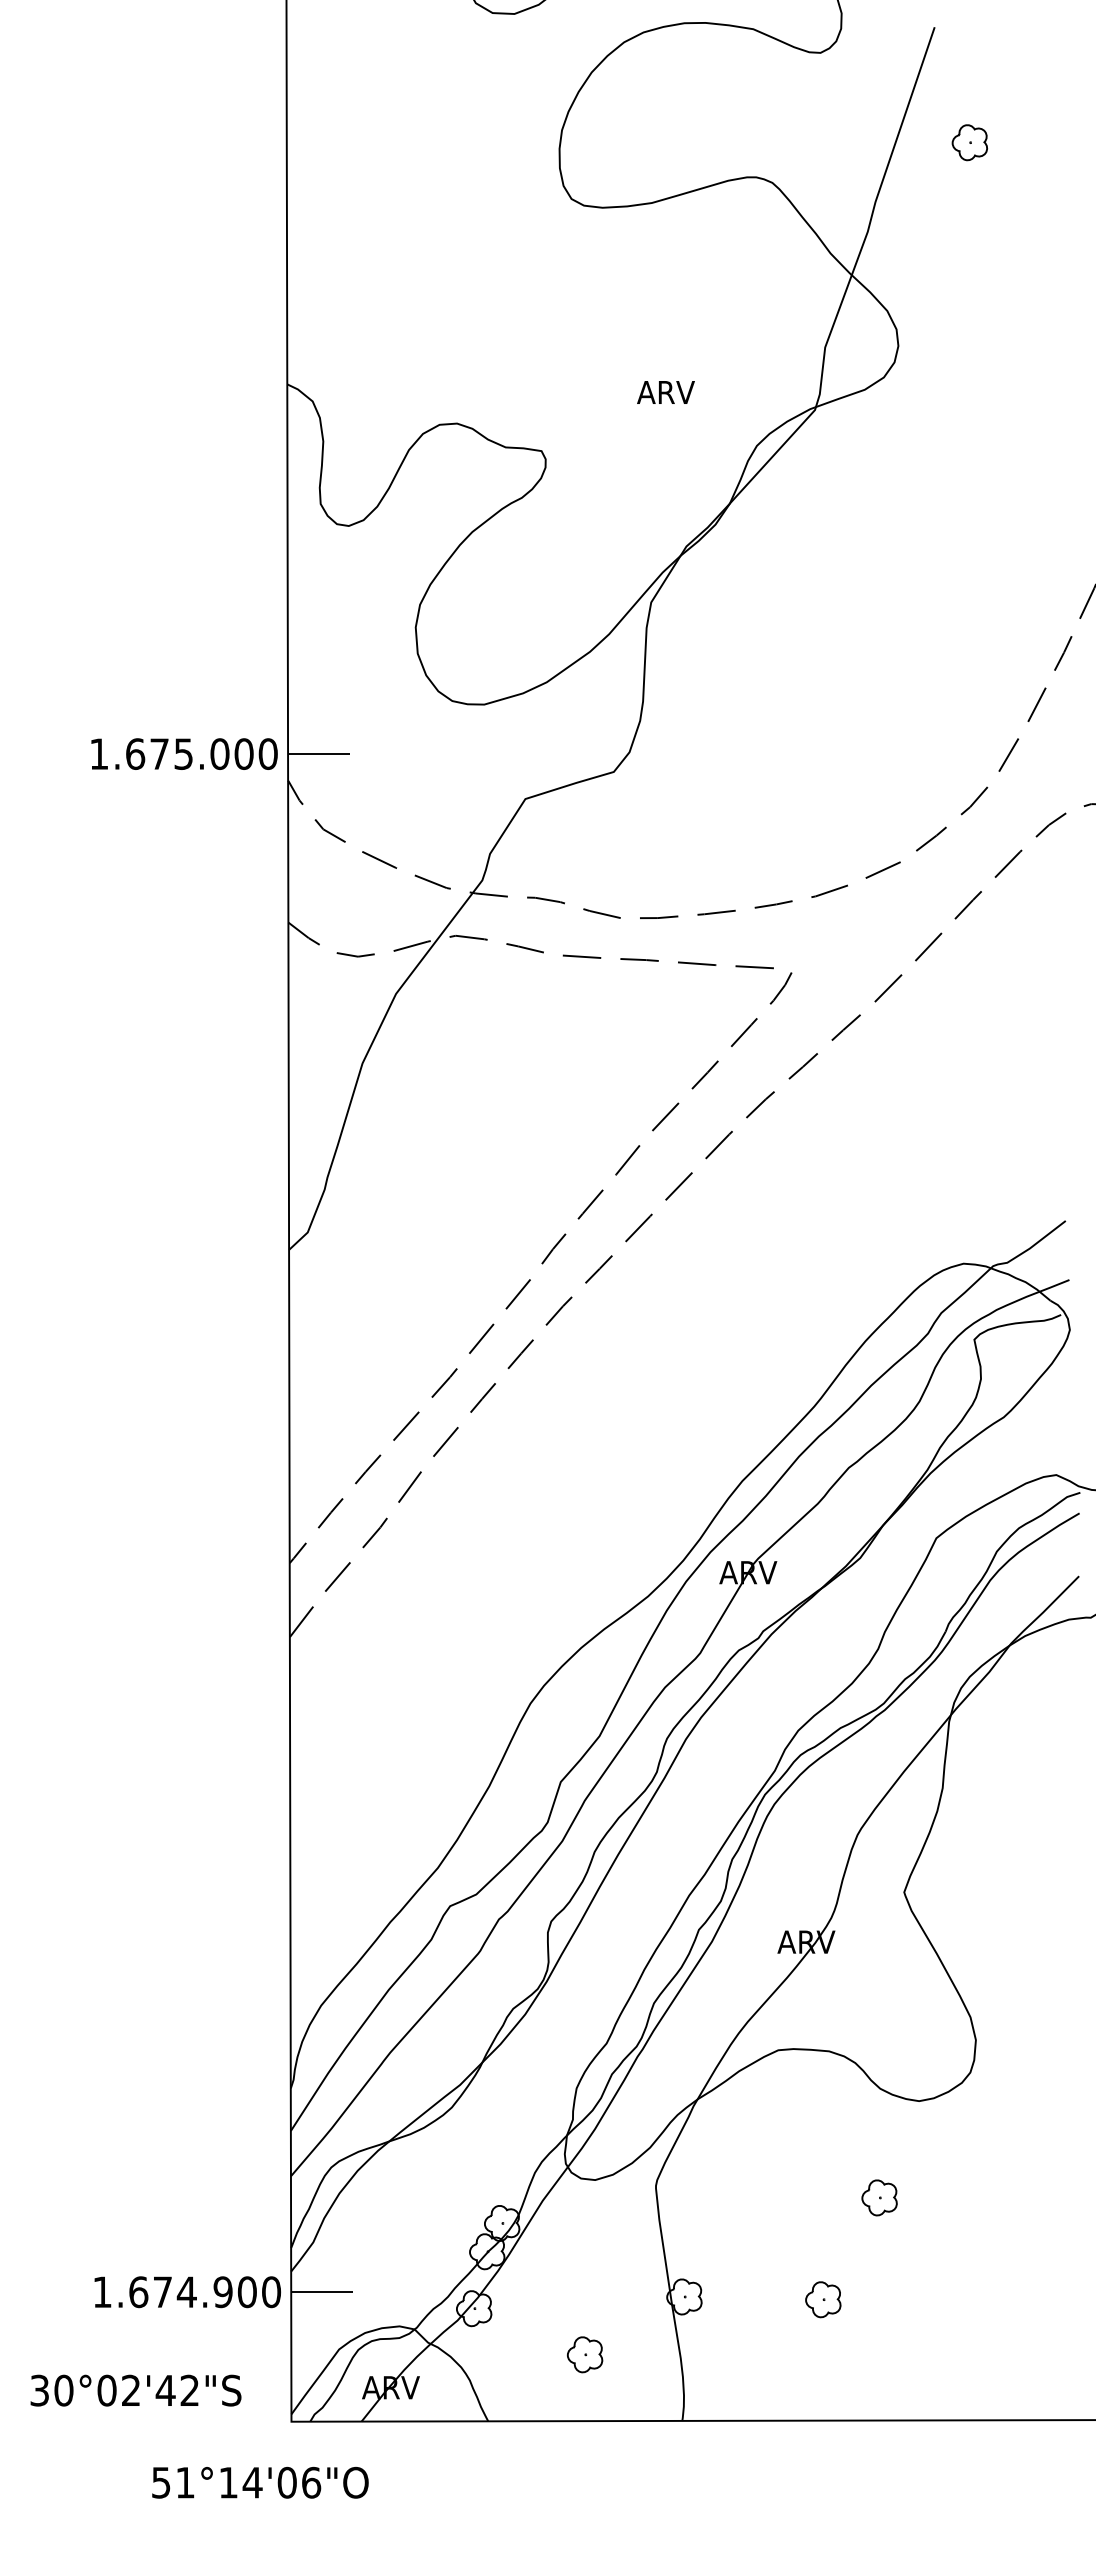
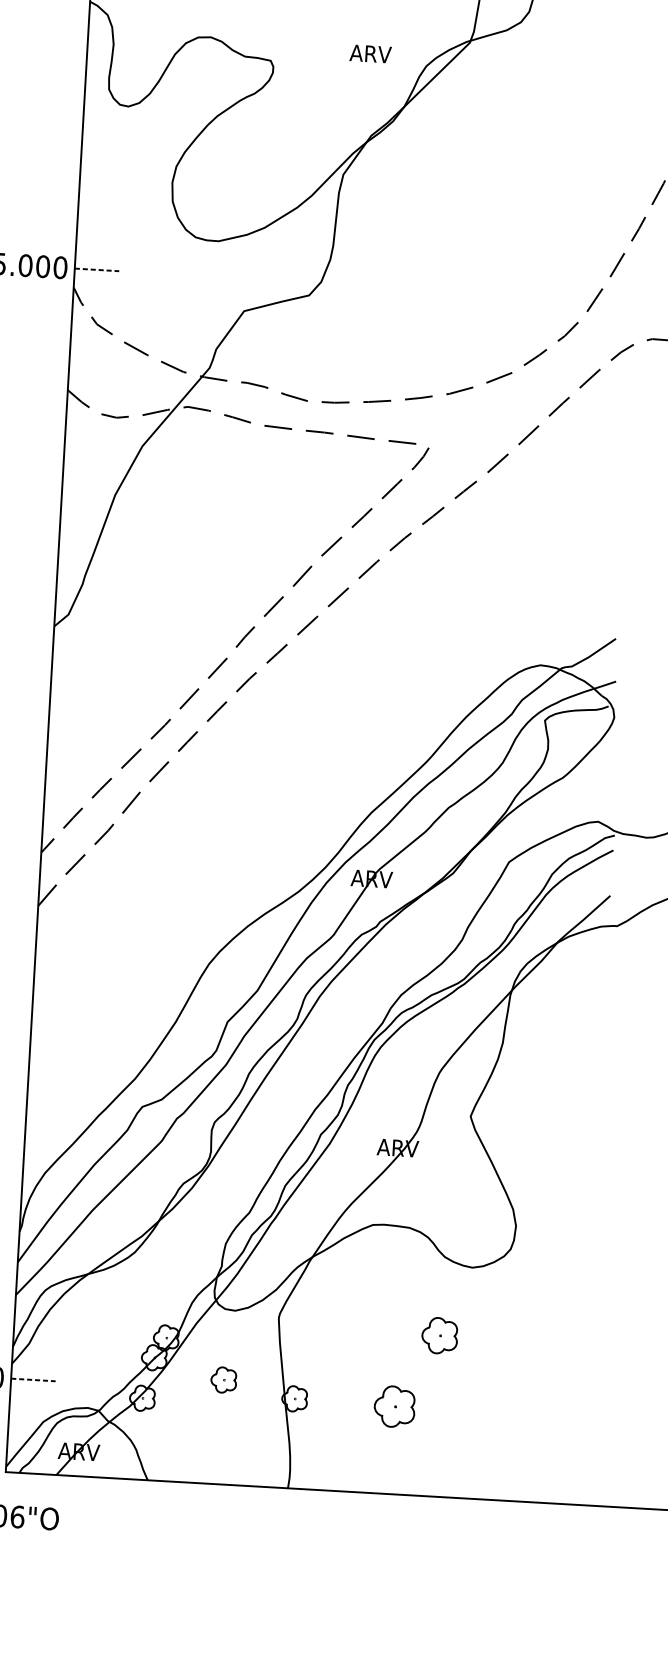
text: (665, 392) -> (370, 53), moved
line: (318, 754) -> (96, 270), solid -> dashed
part: (879, 2197) -> (439, 1335), size x1.4
line: (322, 2292) -> (33, 1380), solid -> dashed
part: (823, 2299) -> (394, 1406), size x1.6
part: (585, 2354) -> (224, 1379), moved

